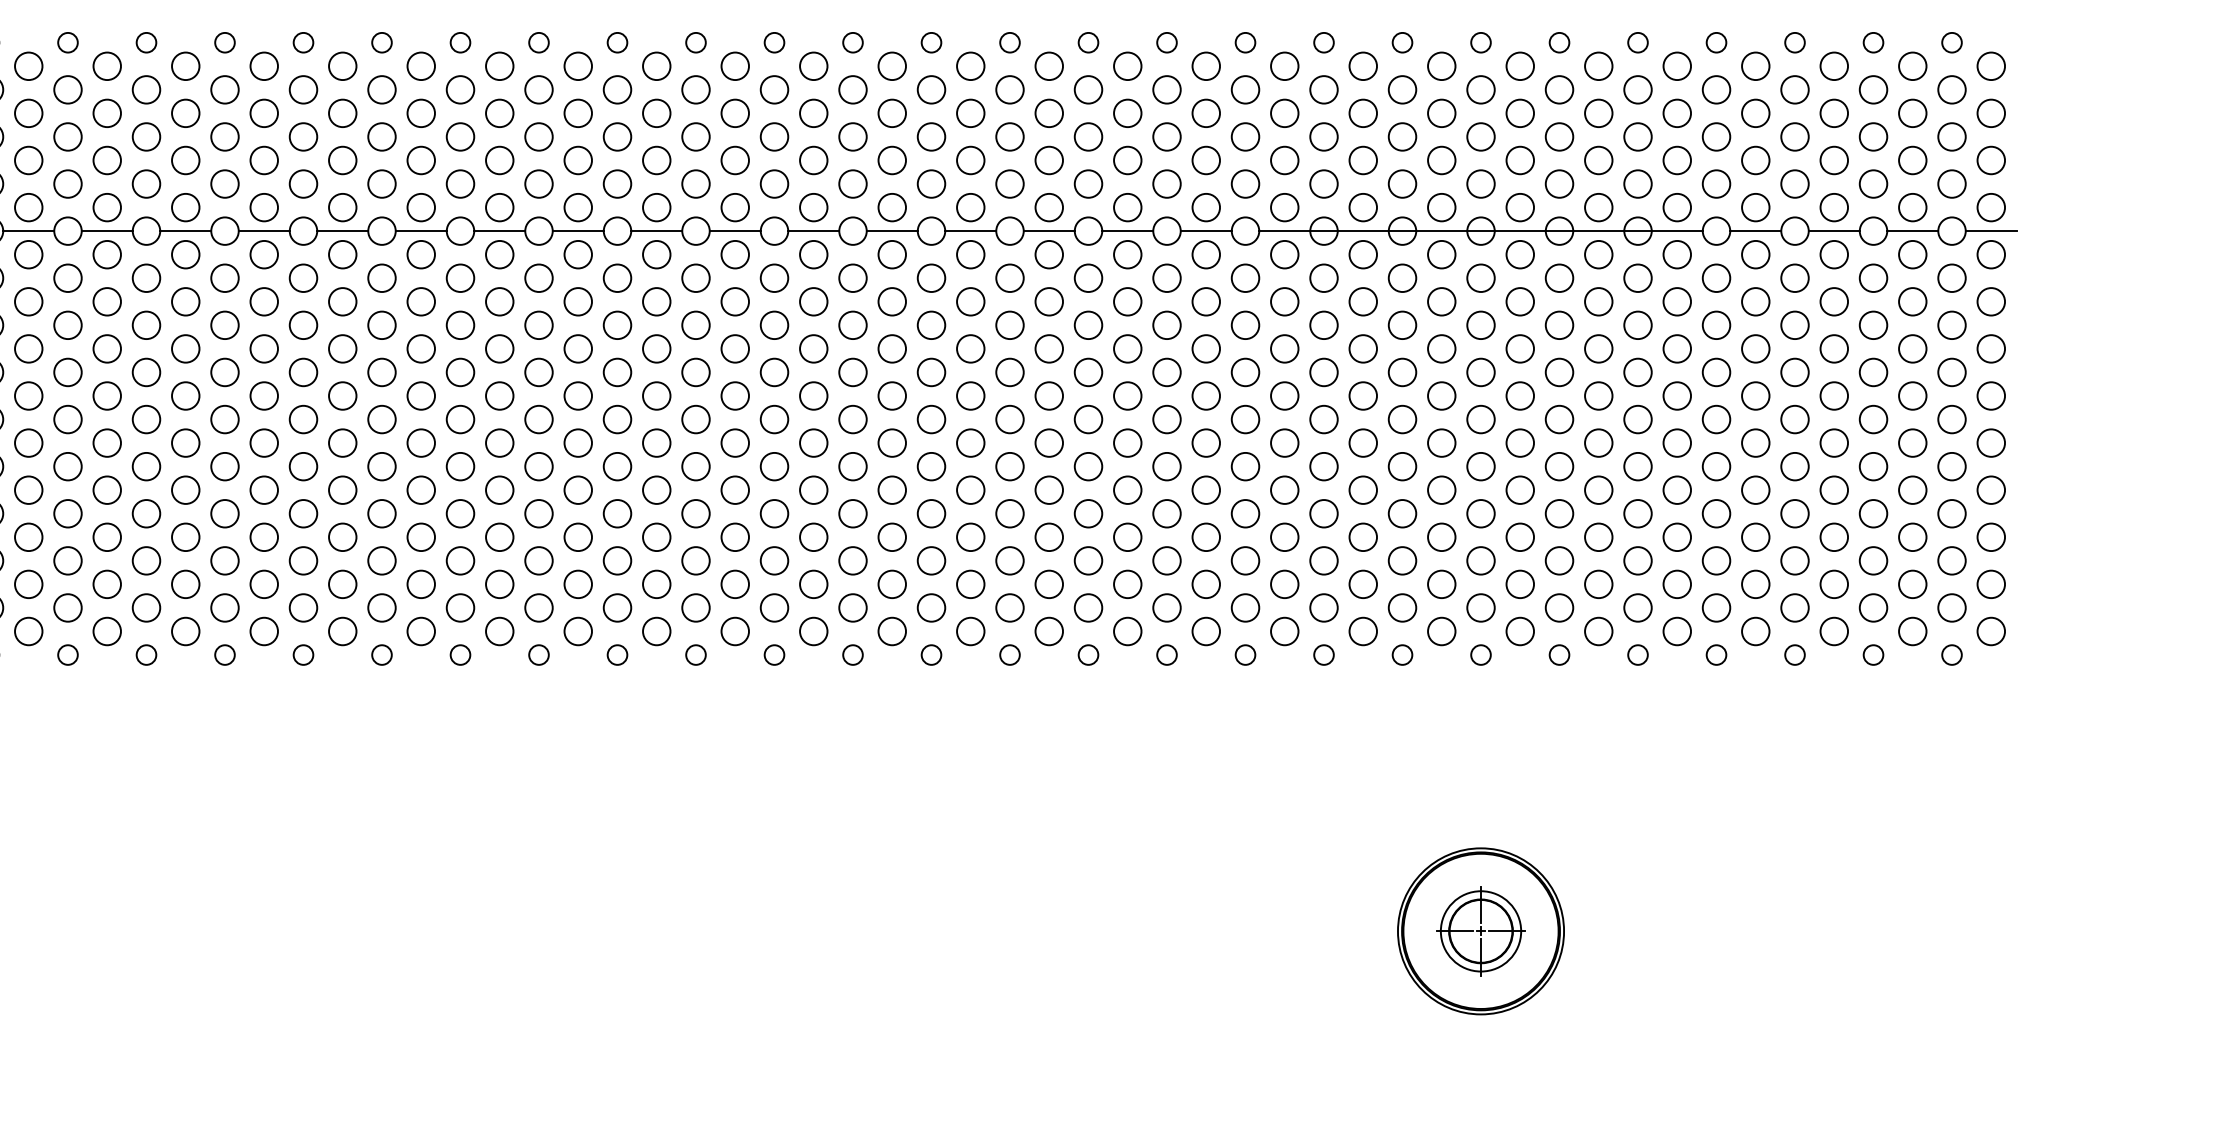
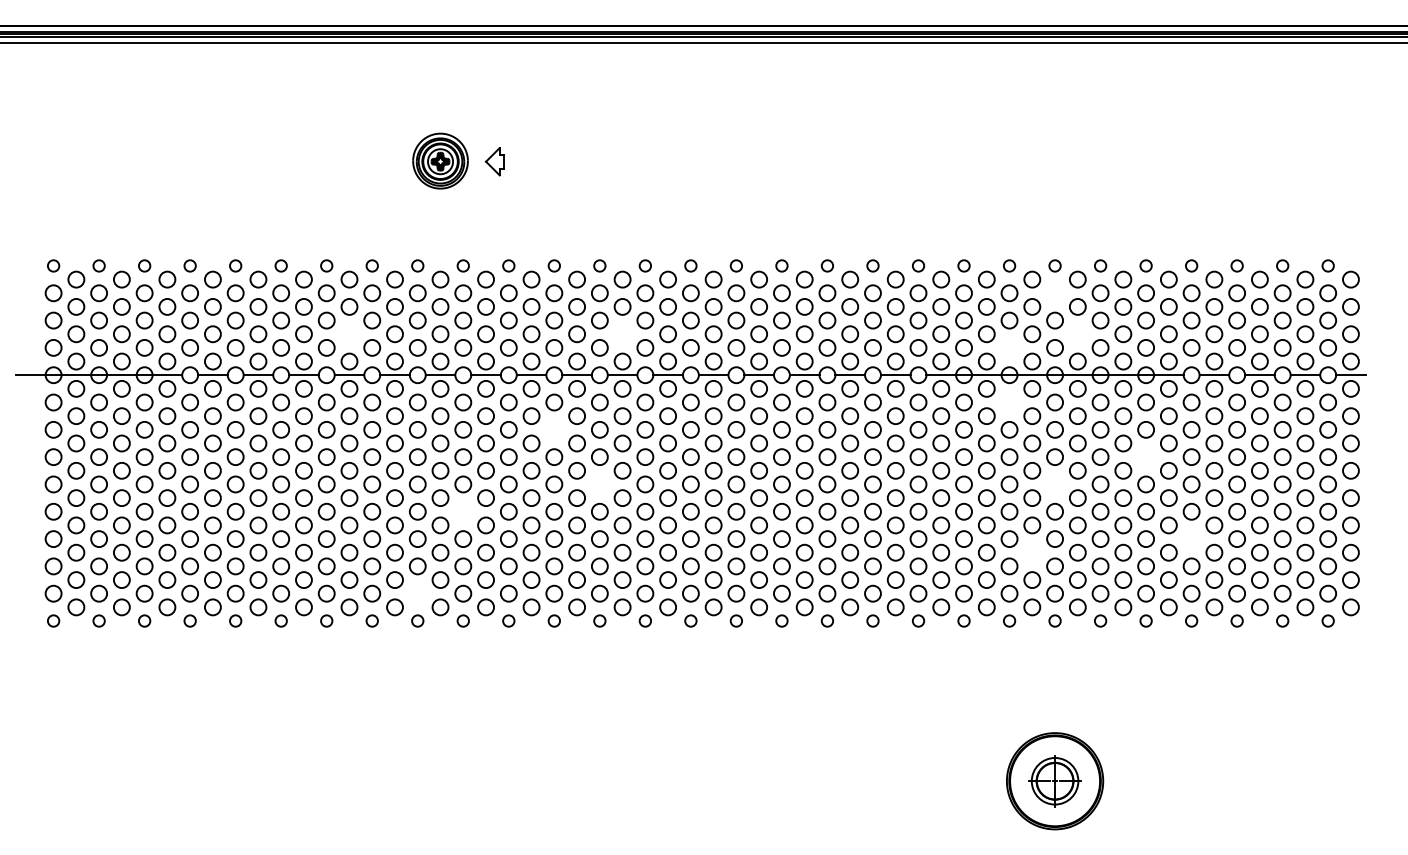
circle: (1480, 90) -> (1054, 293), removed
circle: (264, 160) -> (349, 334), removed
circle: (735, 160) -> (622, 334), removed
circle: (1519, 160) -> (1077, 334), removed
circle: (1402, 183) -> (1009, 347), removed
circle: (1402, 278) -> (1009, 402), removed
circle: (617, 324) -> (554, 429), removed
circle: (1636, 371) -> (1145, 456), removed
circle: (695, 419) -> (599, 484), removed
circle: (1480, 419) -> (1054, 484), removed
circle: (460, 466) -> (463, 511), removed
circle: (1716, 512) -> (1191, 538), removed
circle: (1442, 536) -> (1032, 552), removed
circle: (381, 607) -> (417, 593), removed

